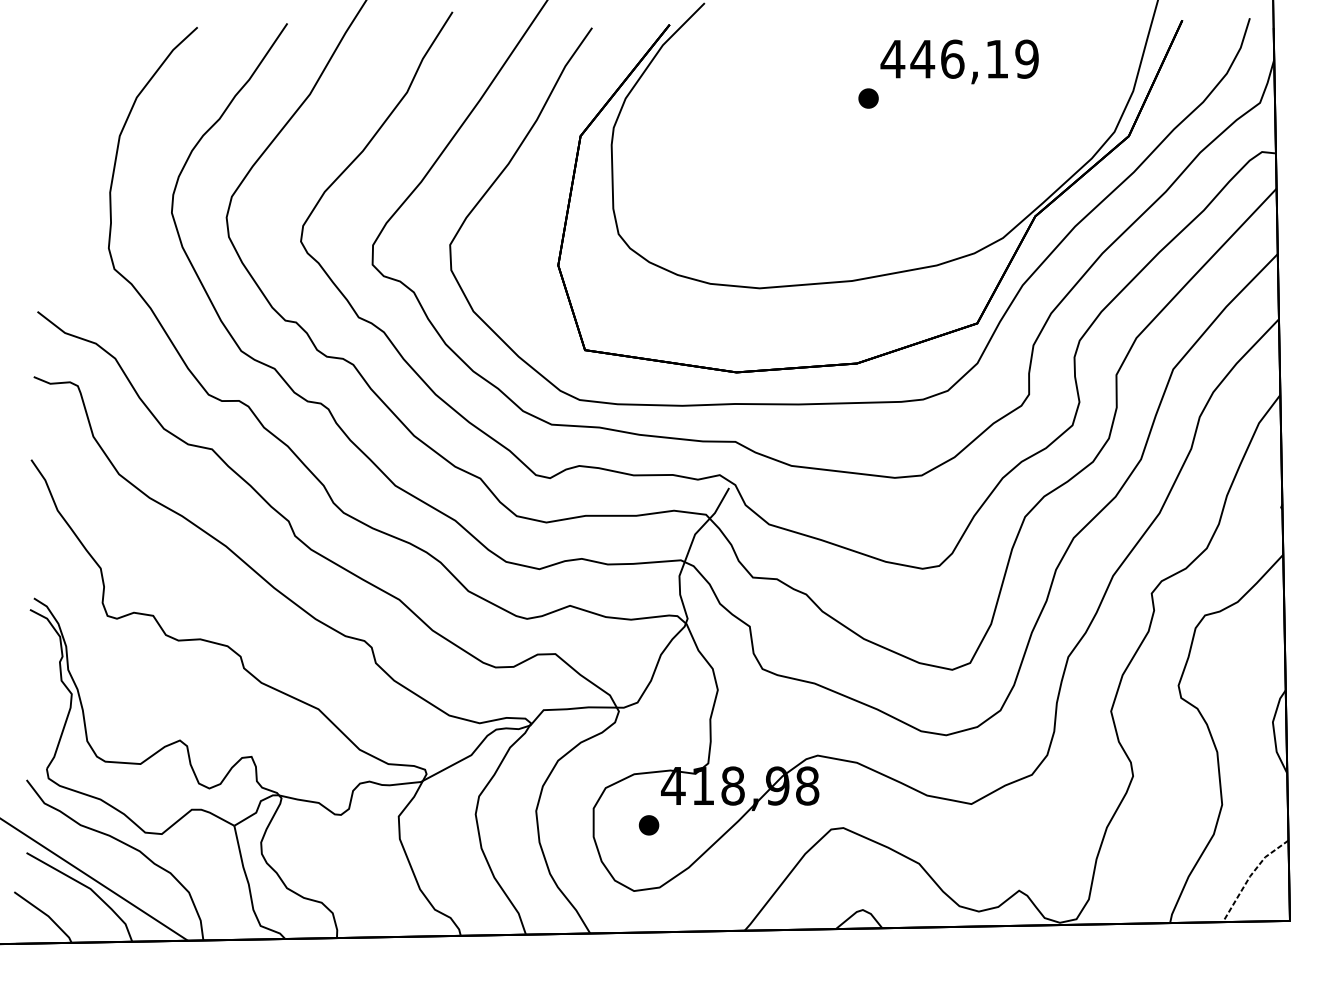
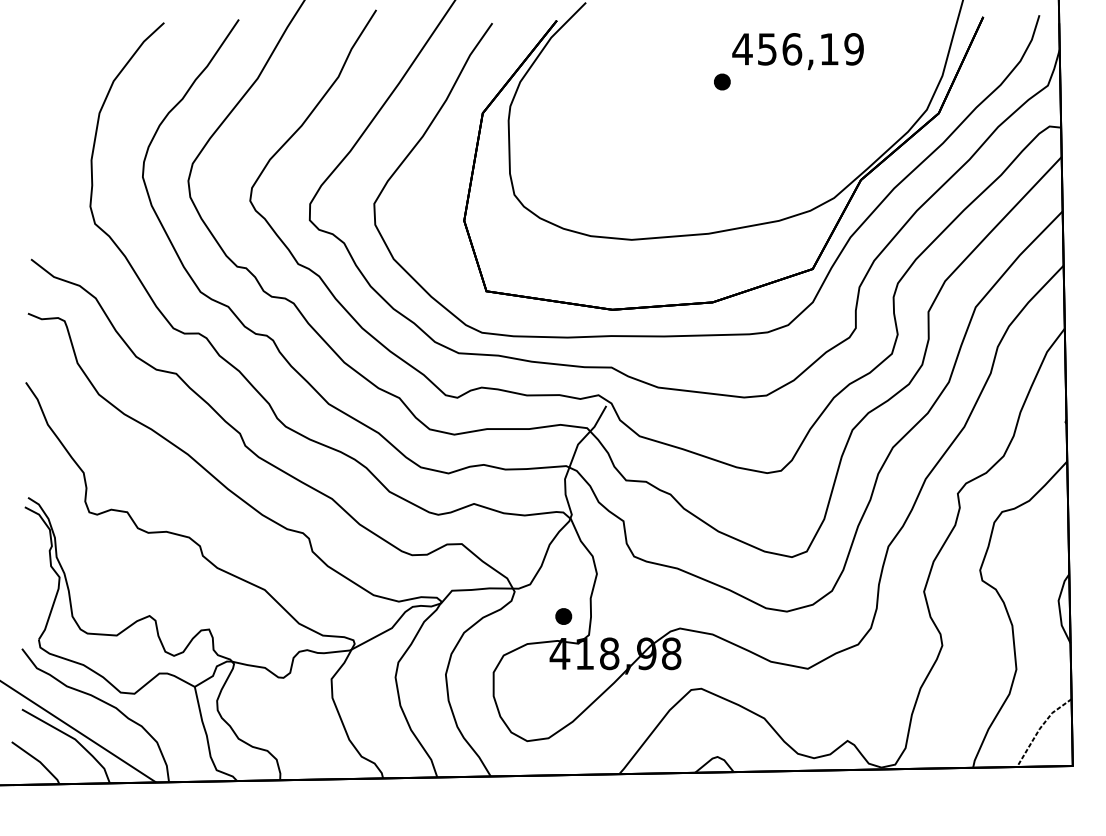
text: (922, 59) -> (767, 49), 446,19 -> 456,19
part: (648, 825) -> (563, 616), moved

